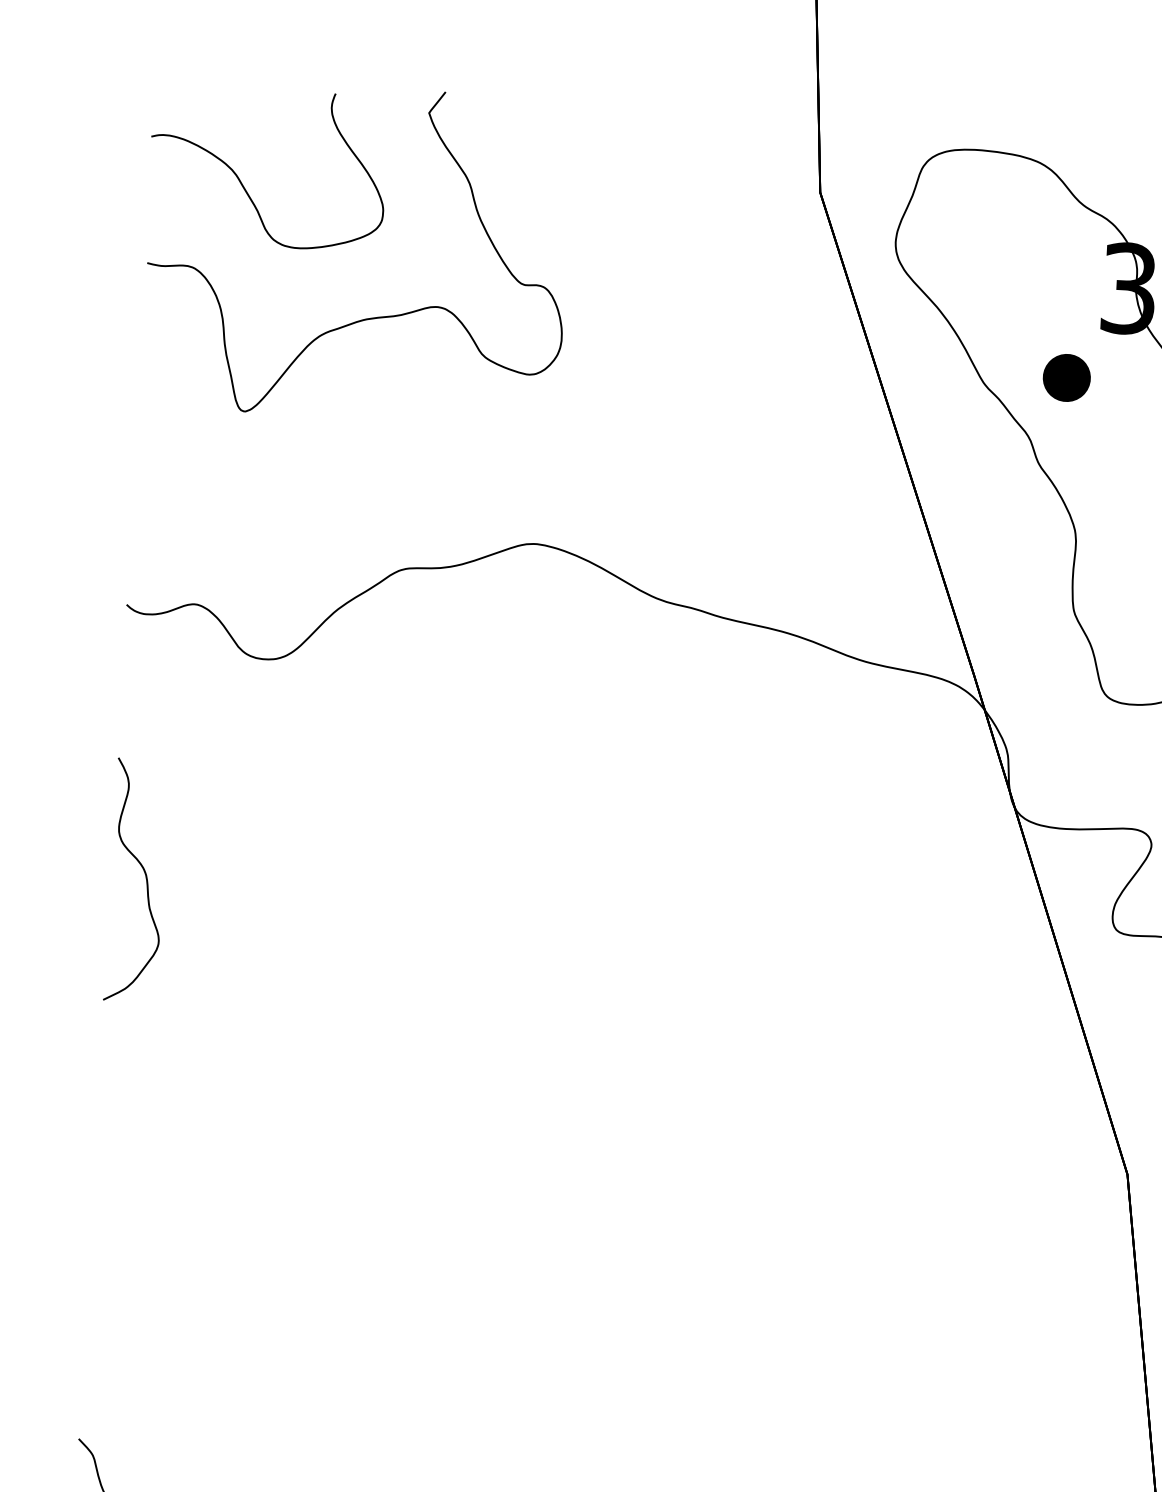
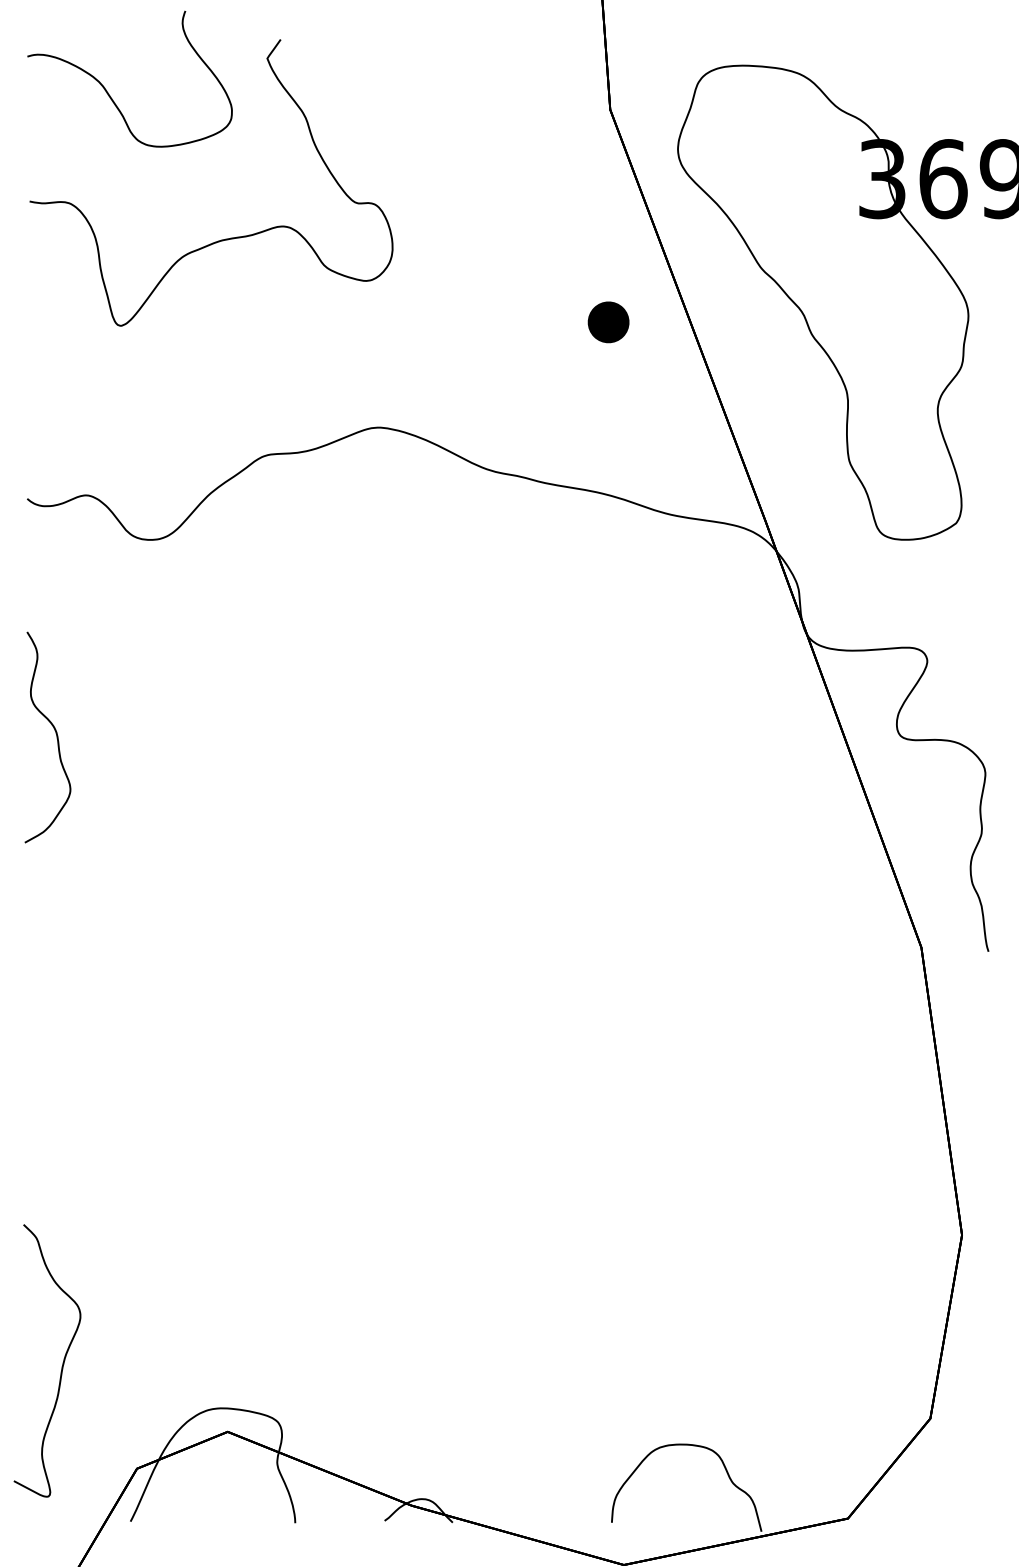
curve: (242, 182) -> (108, 92), moved
part: (1066, 378) -> (608, 322), moved

